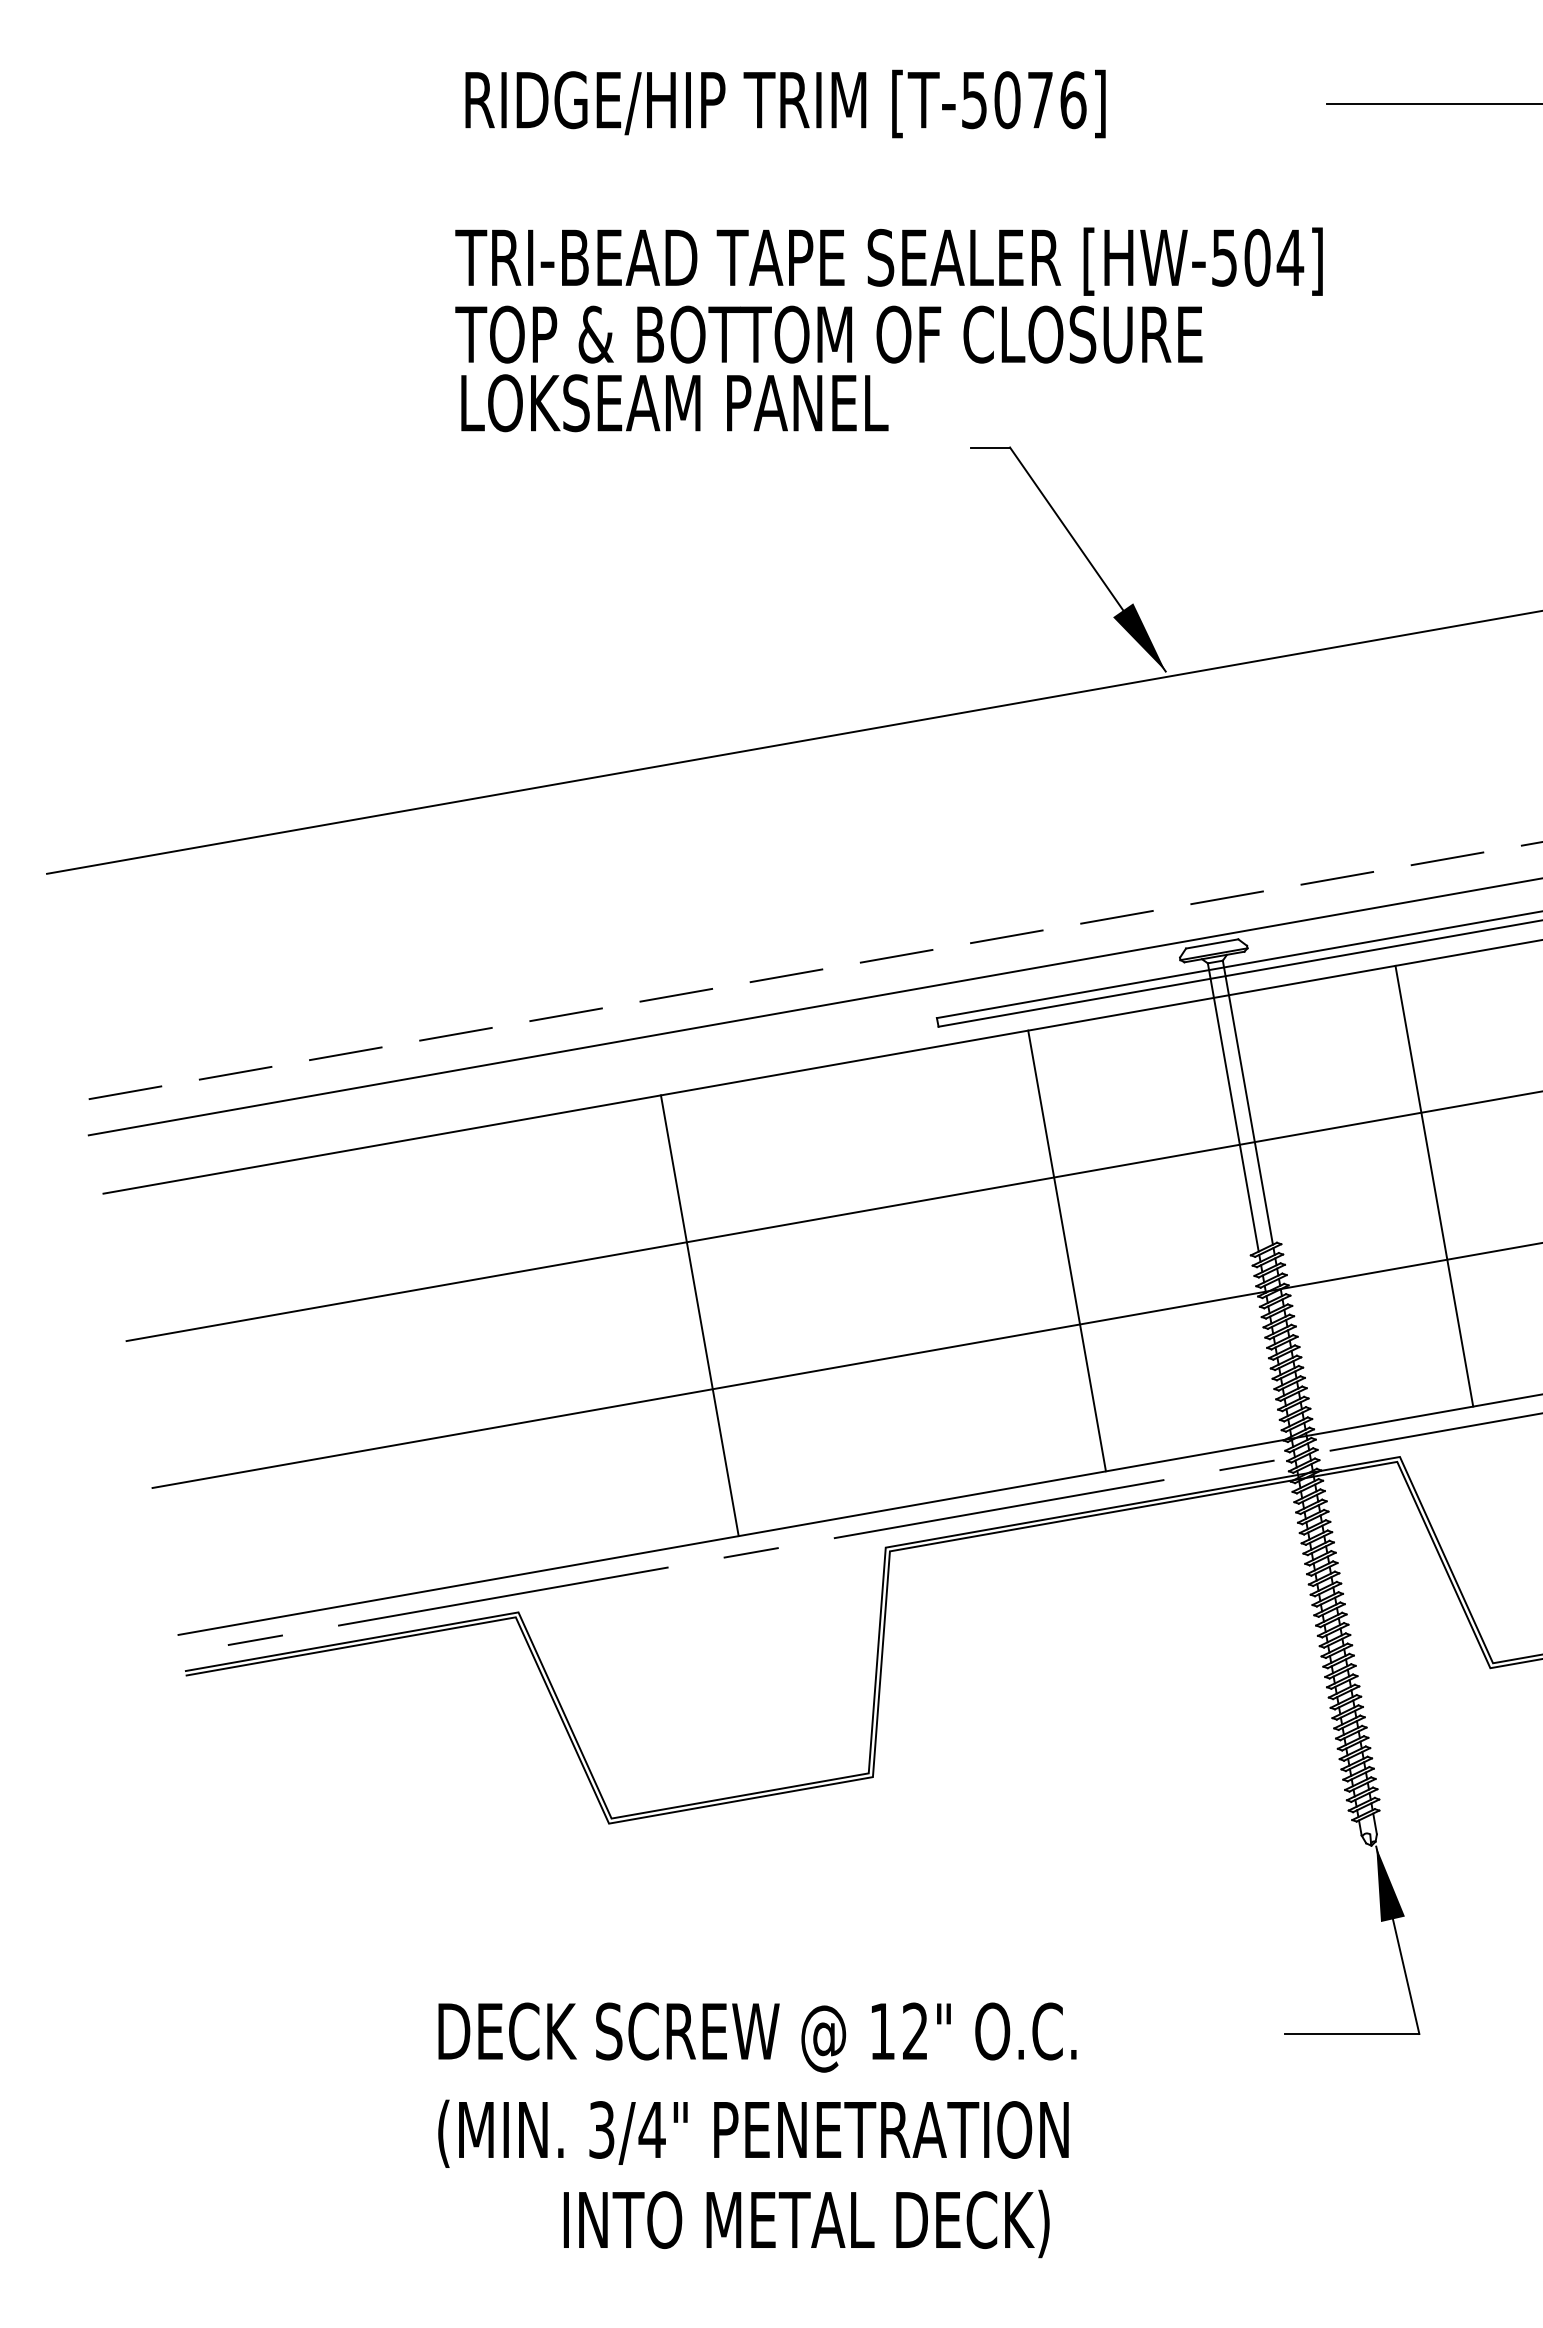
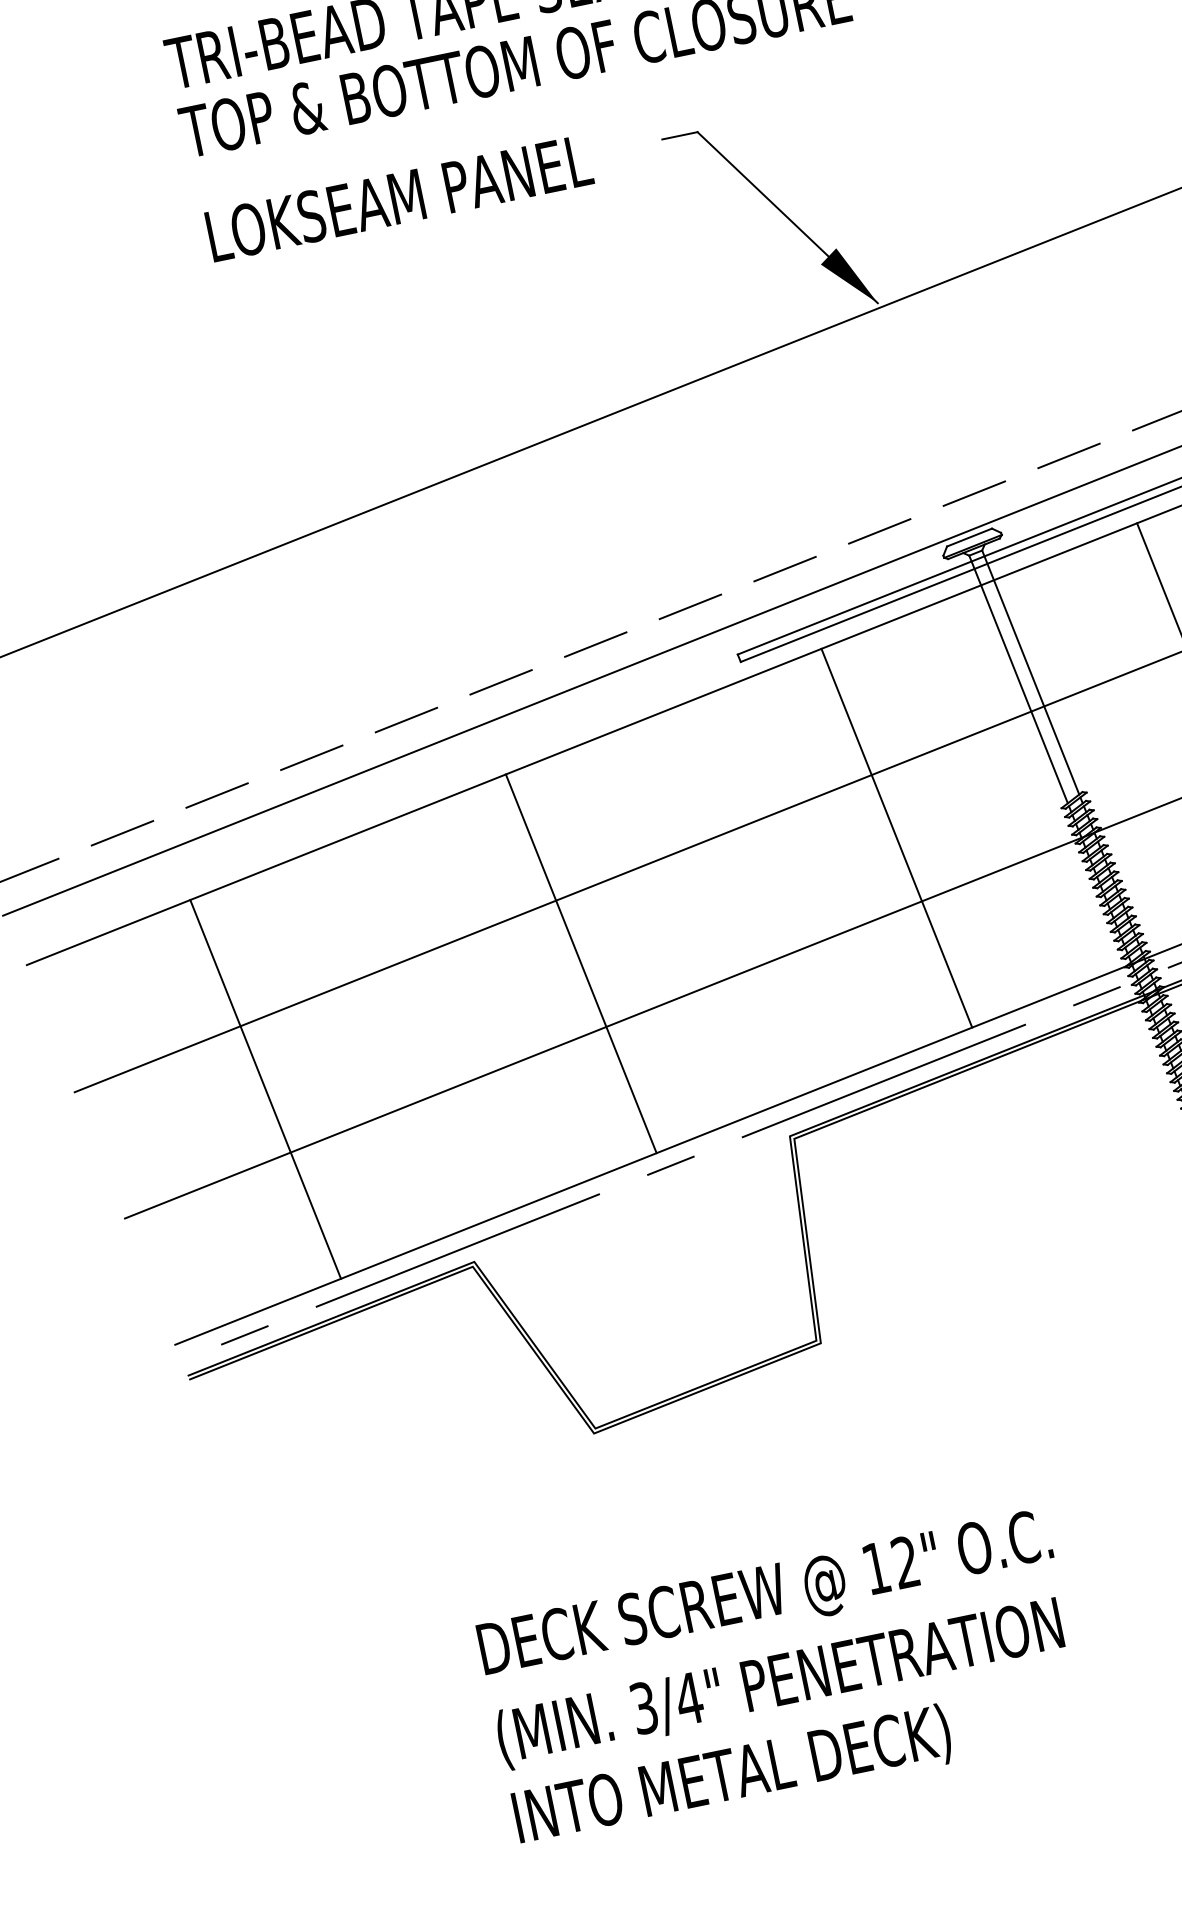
text: (674, 403) -> (399, 198), moved
line: (332, 1380) -> (265, 1089), added
text: (806, 2223) -> (732, 1776), moved

